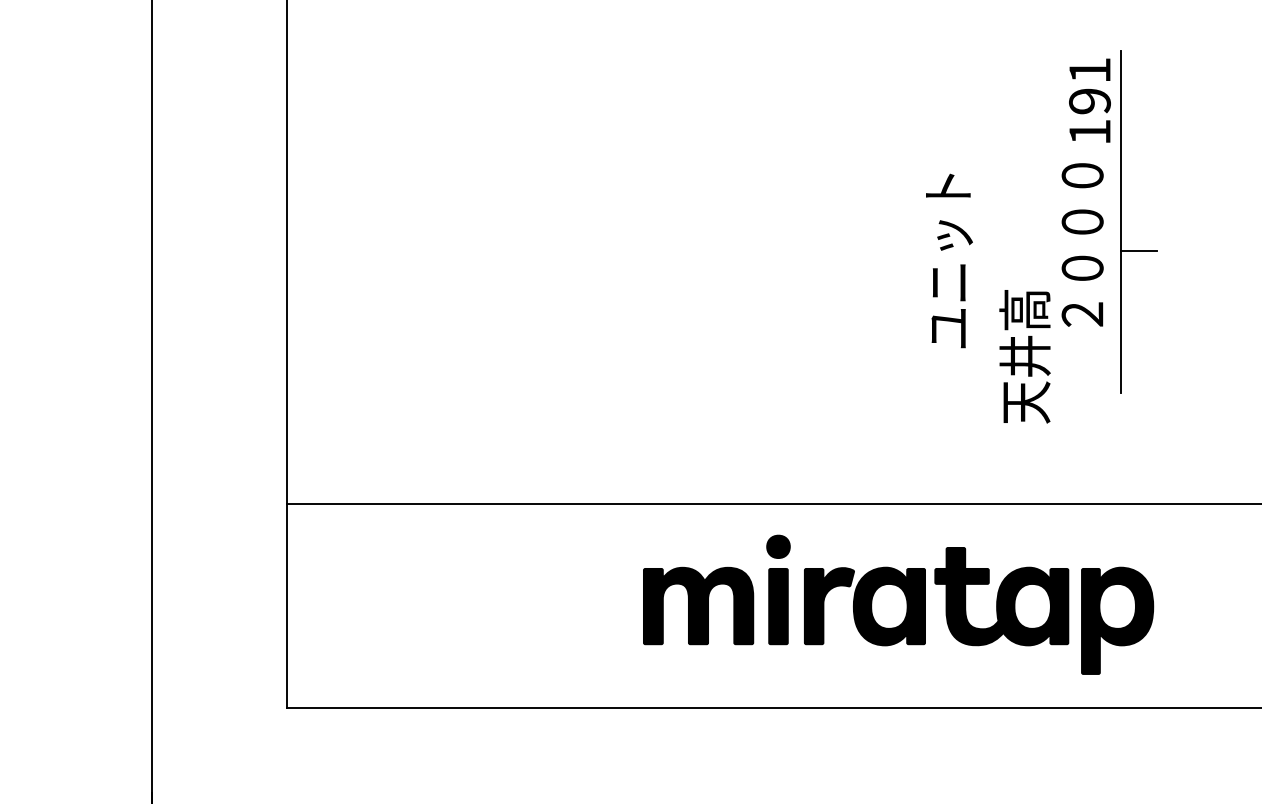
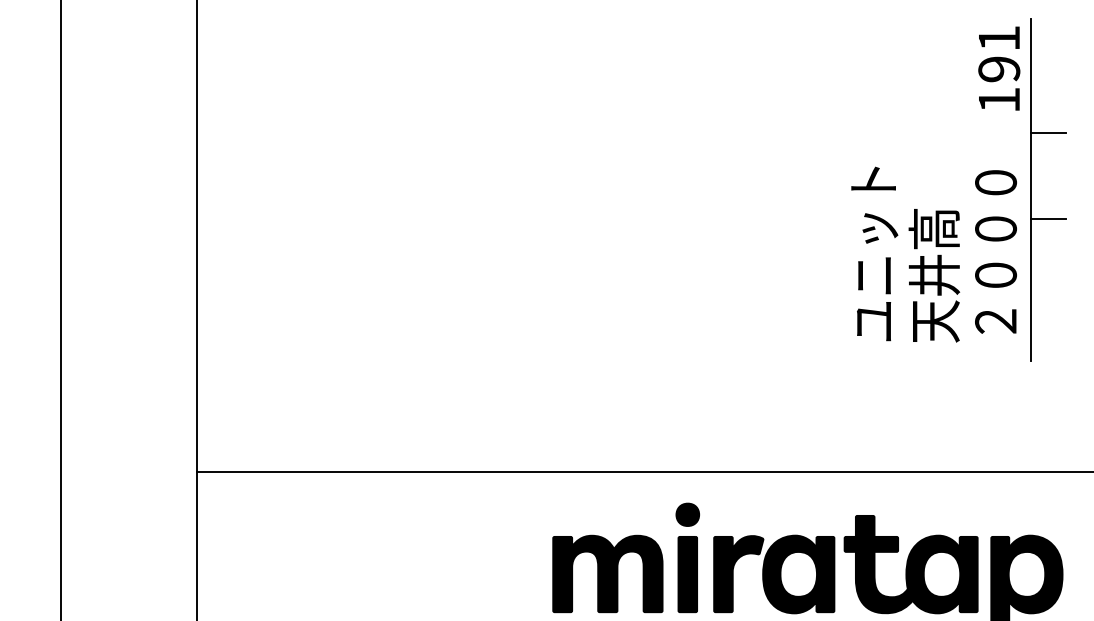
line: (1138, 165) -> (1047, 133), added
text: (1082, 244) -> (995, 251), moved
text: (949, 260) -> (874, 253), moved
text: (1024, 356) -> (933, 275), moved

